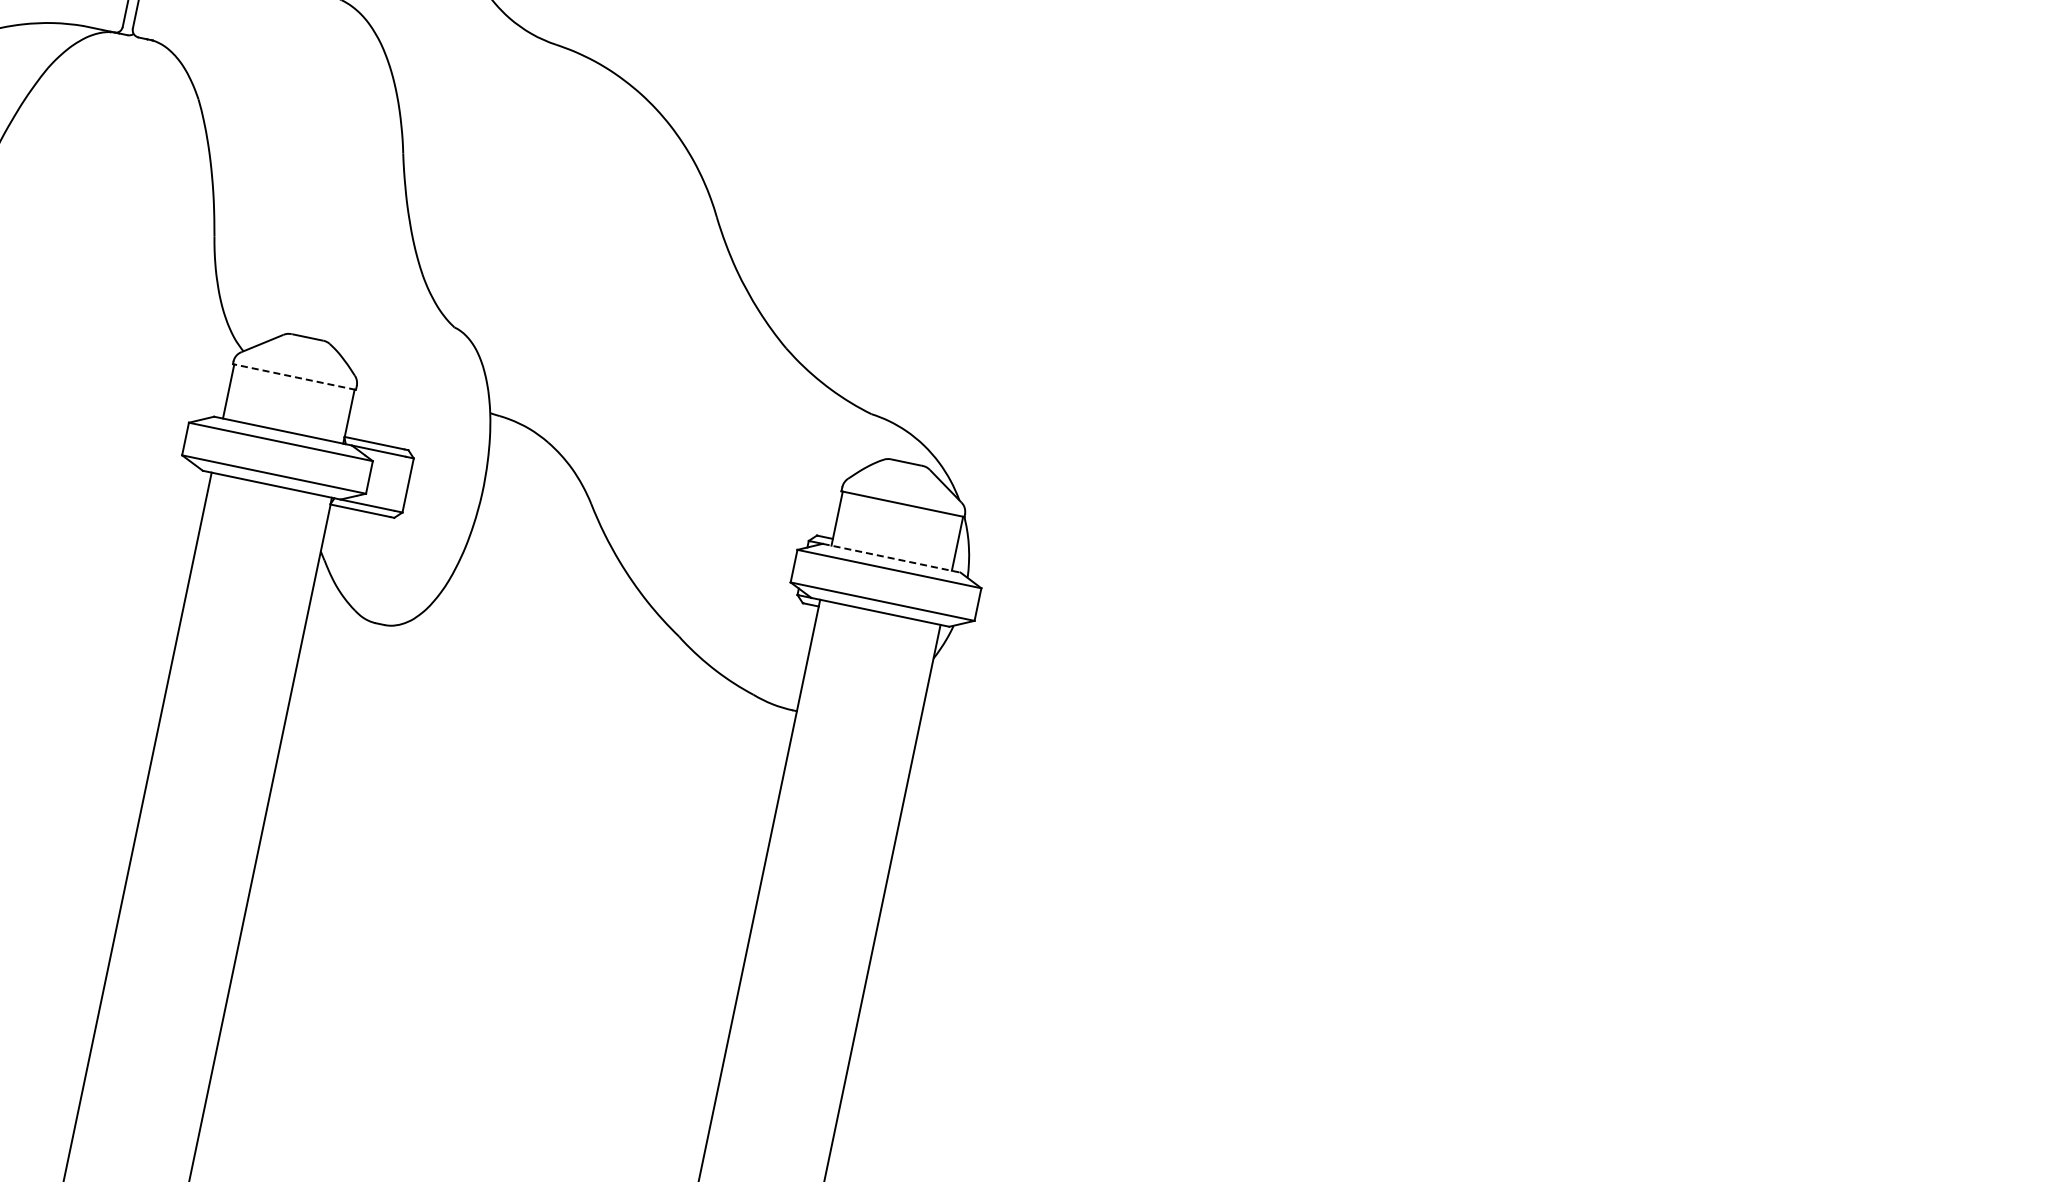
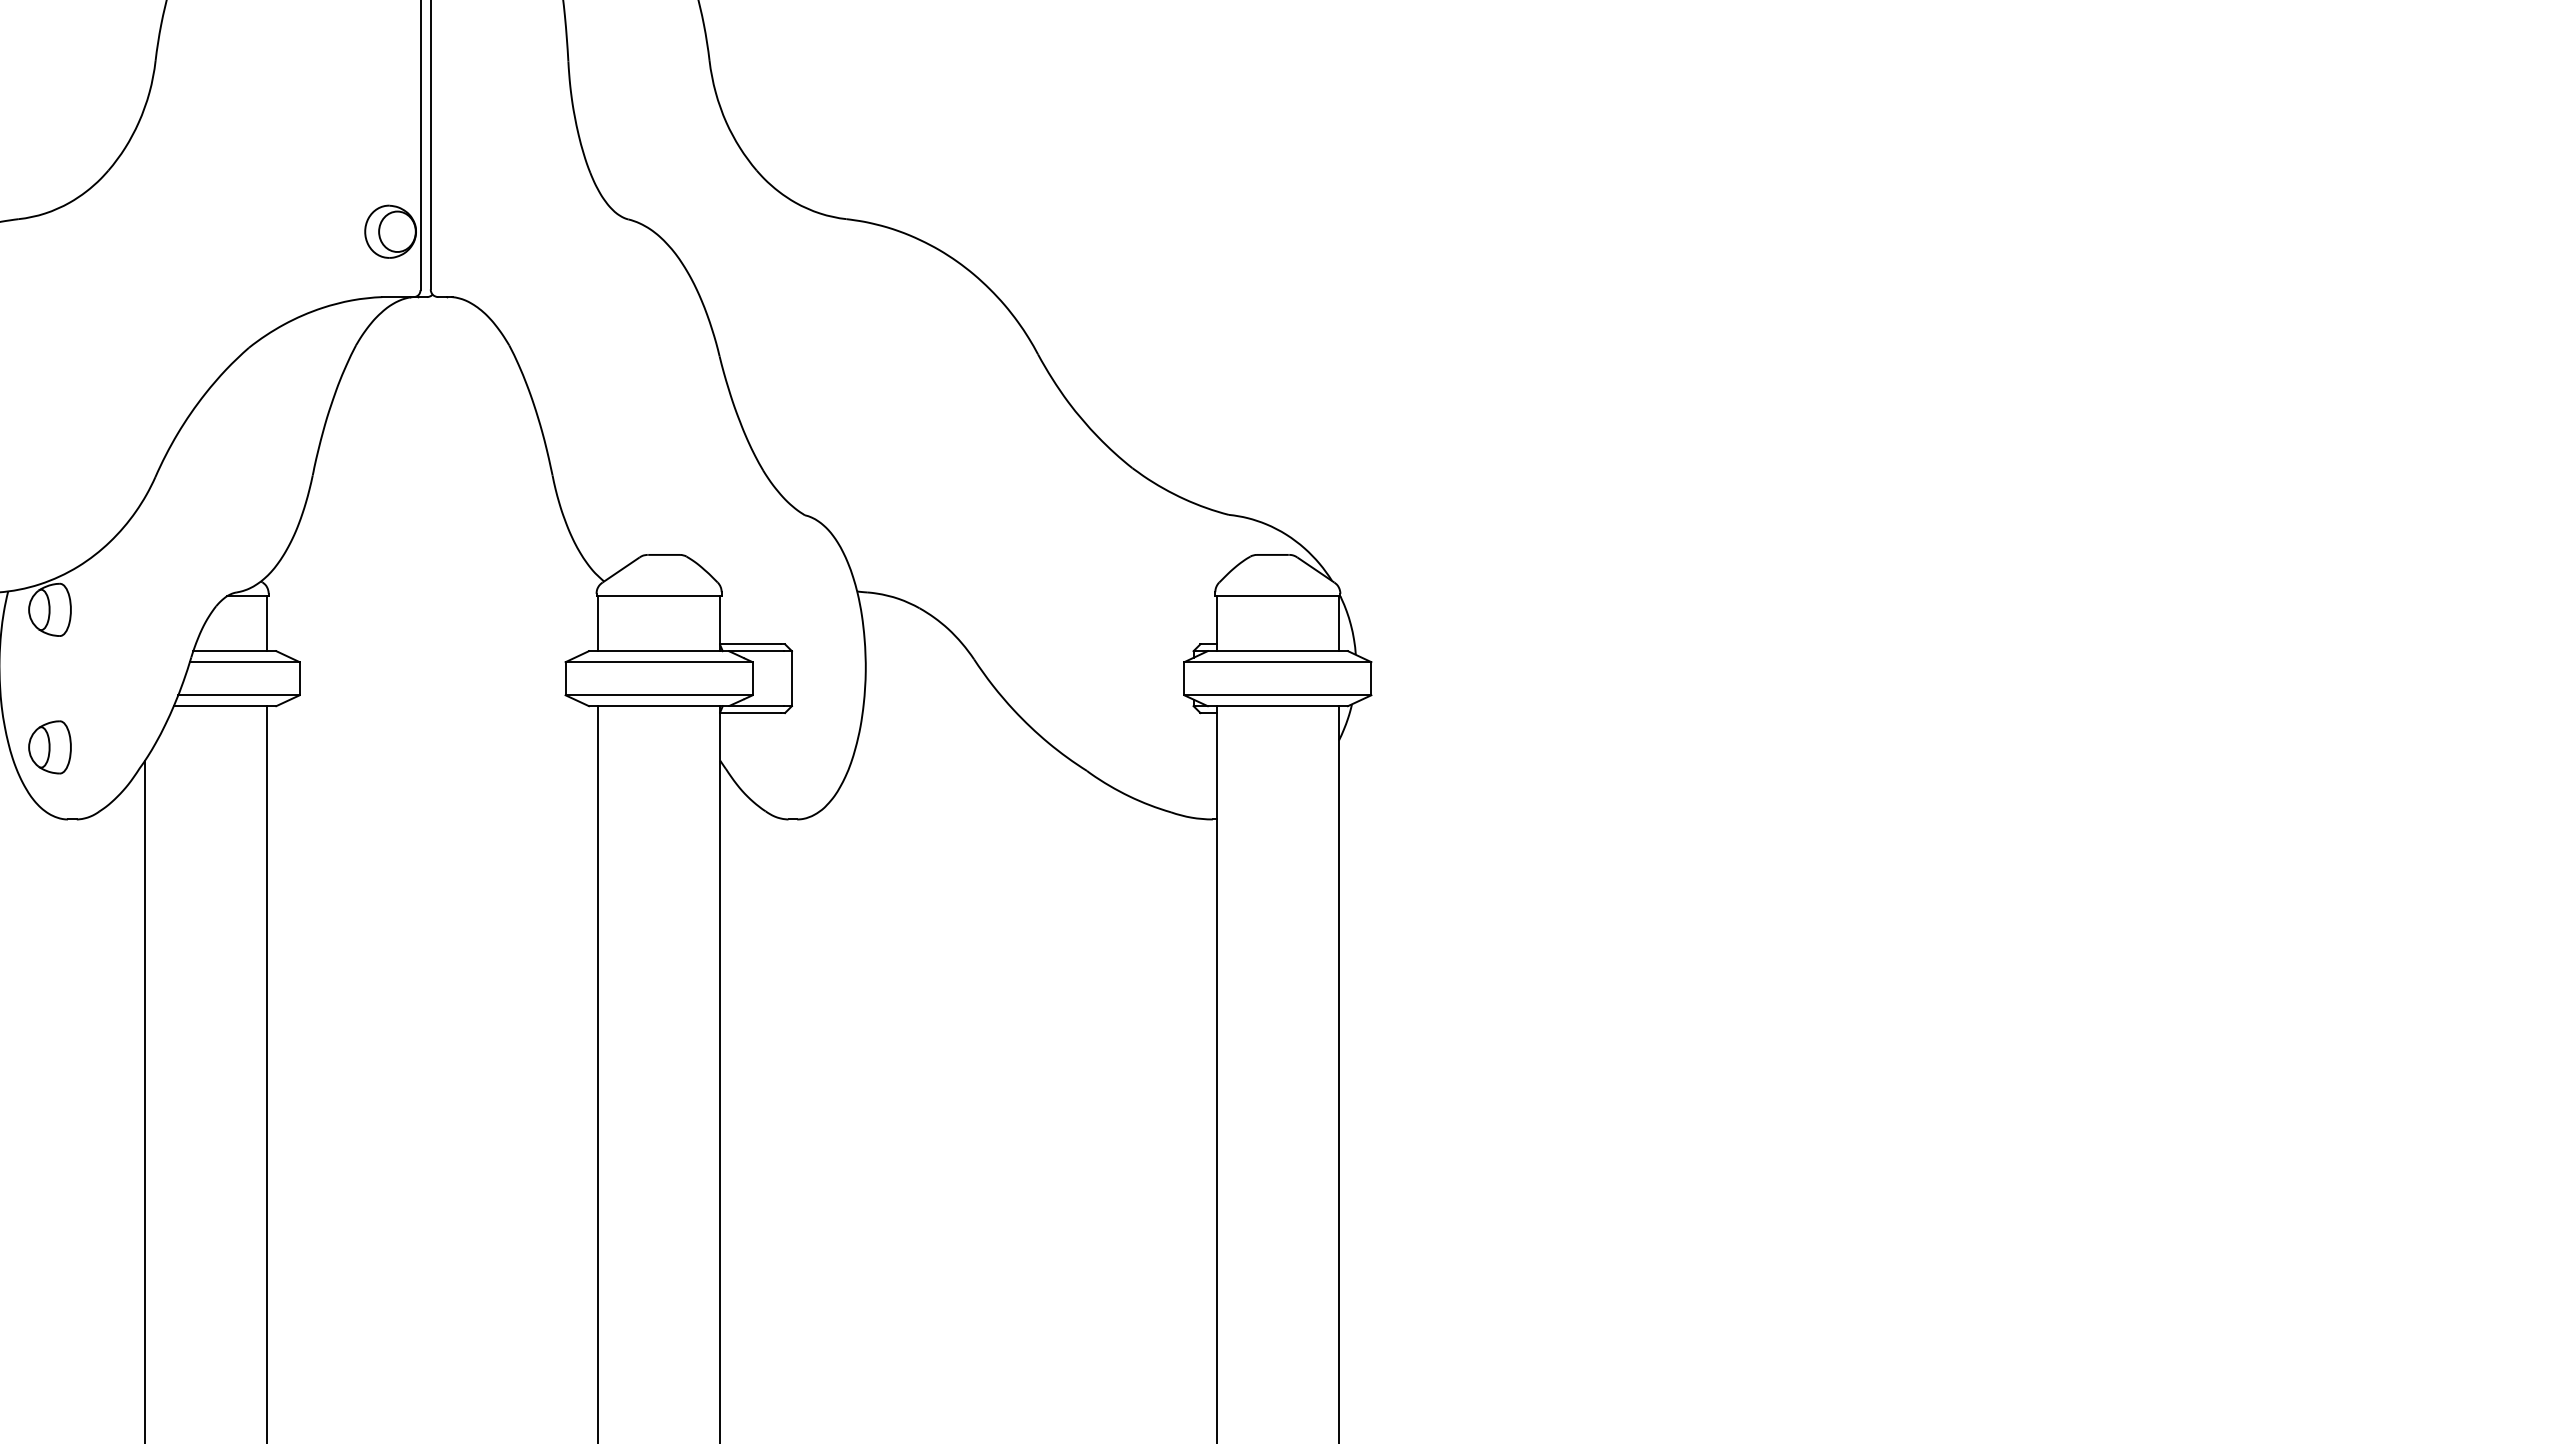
line: (294, 377) -> (659, 596), dashed -> solid
line: (892, 558) -> (1278, 651), dashed -> solid

